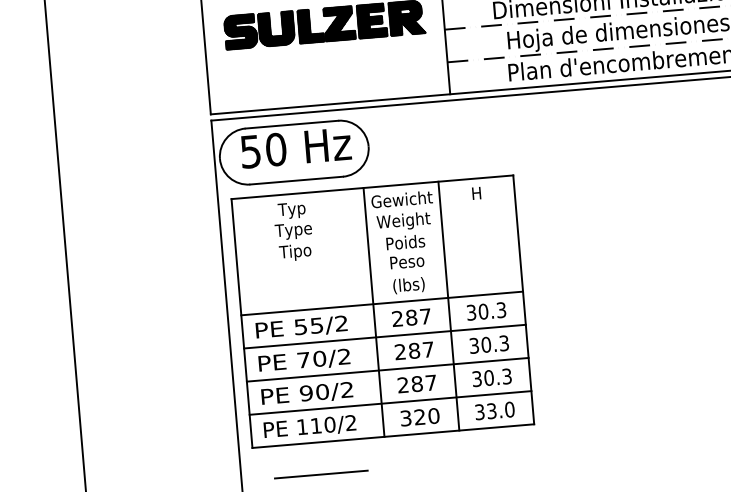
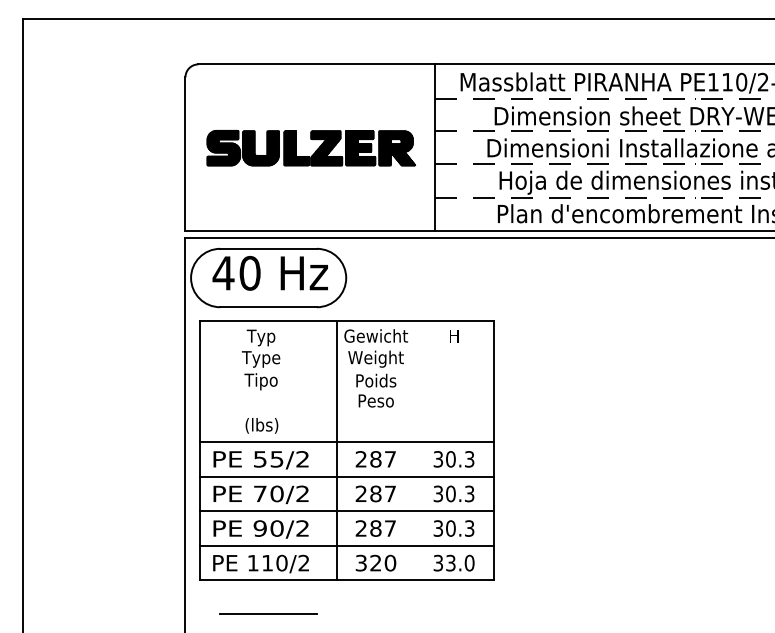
text: (250, 151) -> (223, 273), 50 -> 40
text: (408, 285) -> (261, 425), moved
line: (448, 306) -> (415, 450), removed

